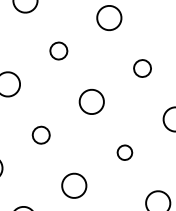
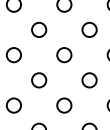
circle: (59, 50) -> (39, 29), size x1.43
circle: (142, 68) -> (89, 29), size x1.43
circle: (41, 135) -> (39, 80), size x1.43
circle: (124, 152) -> (89, 80), size x1.67

